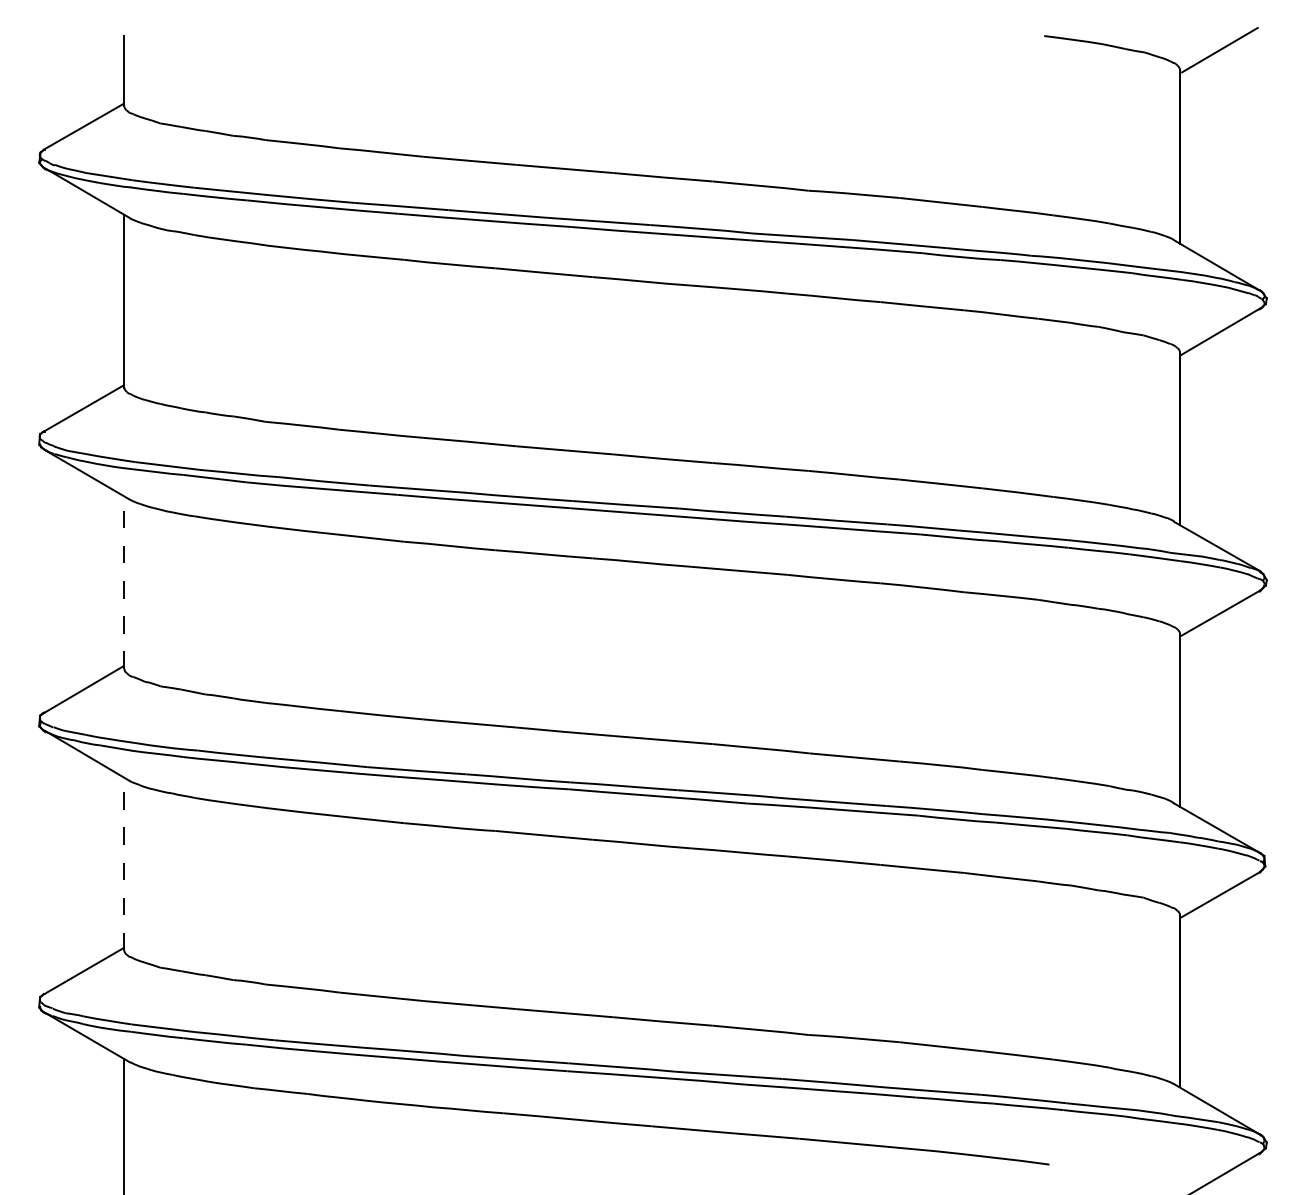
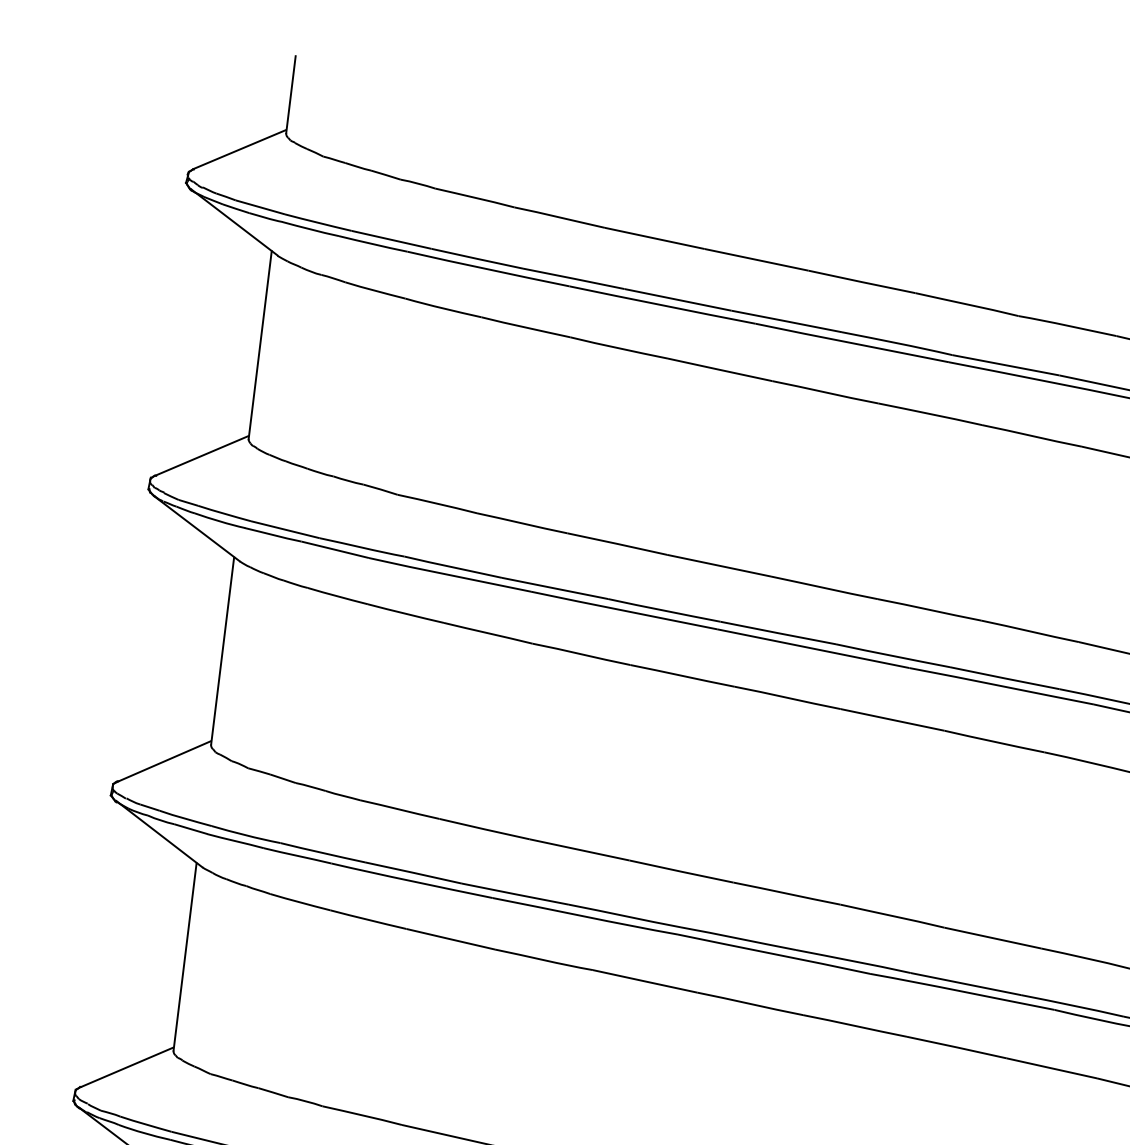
line: (124, 582) -> (222, 650), dashed -> solid
line: (124, 863) -> (185, 955), dashed -> solid

